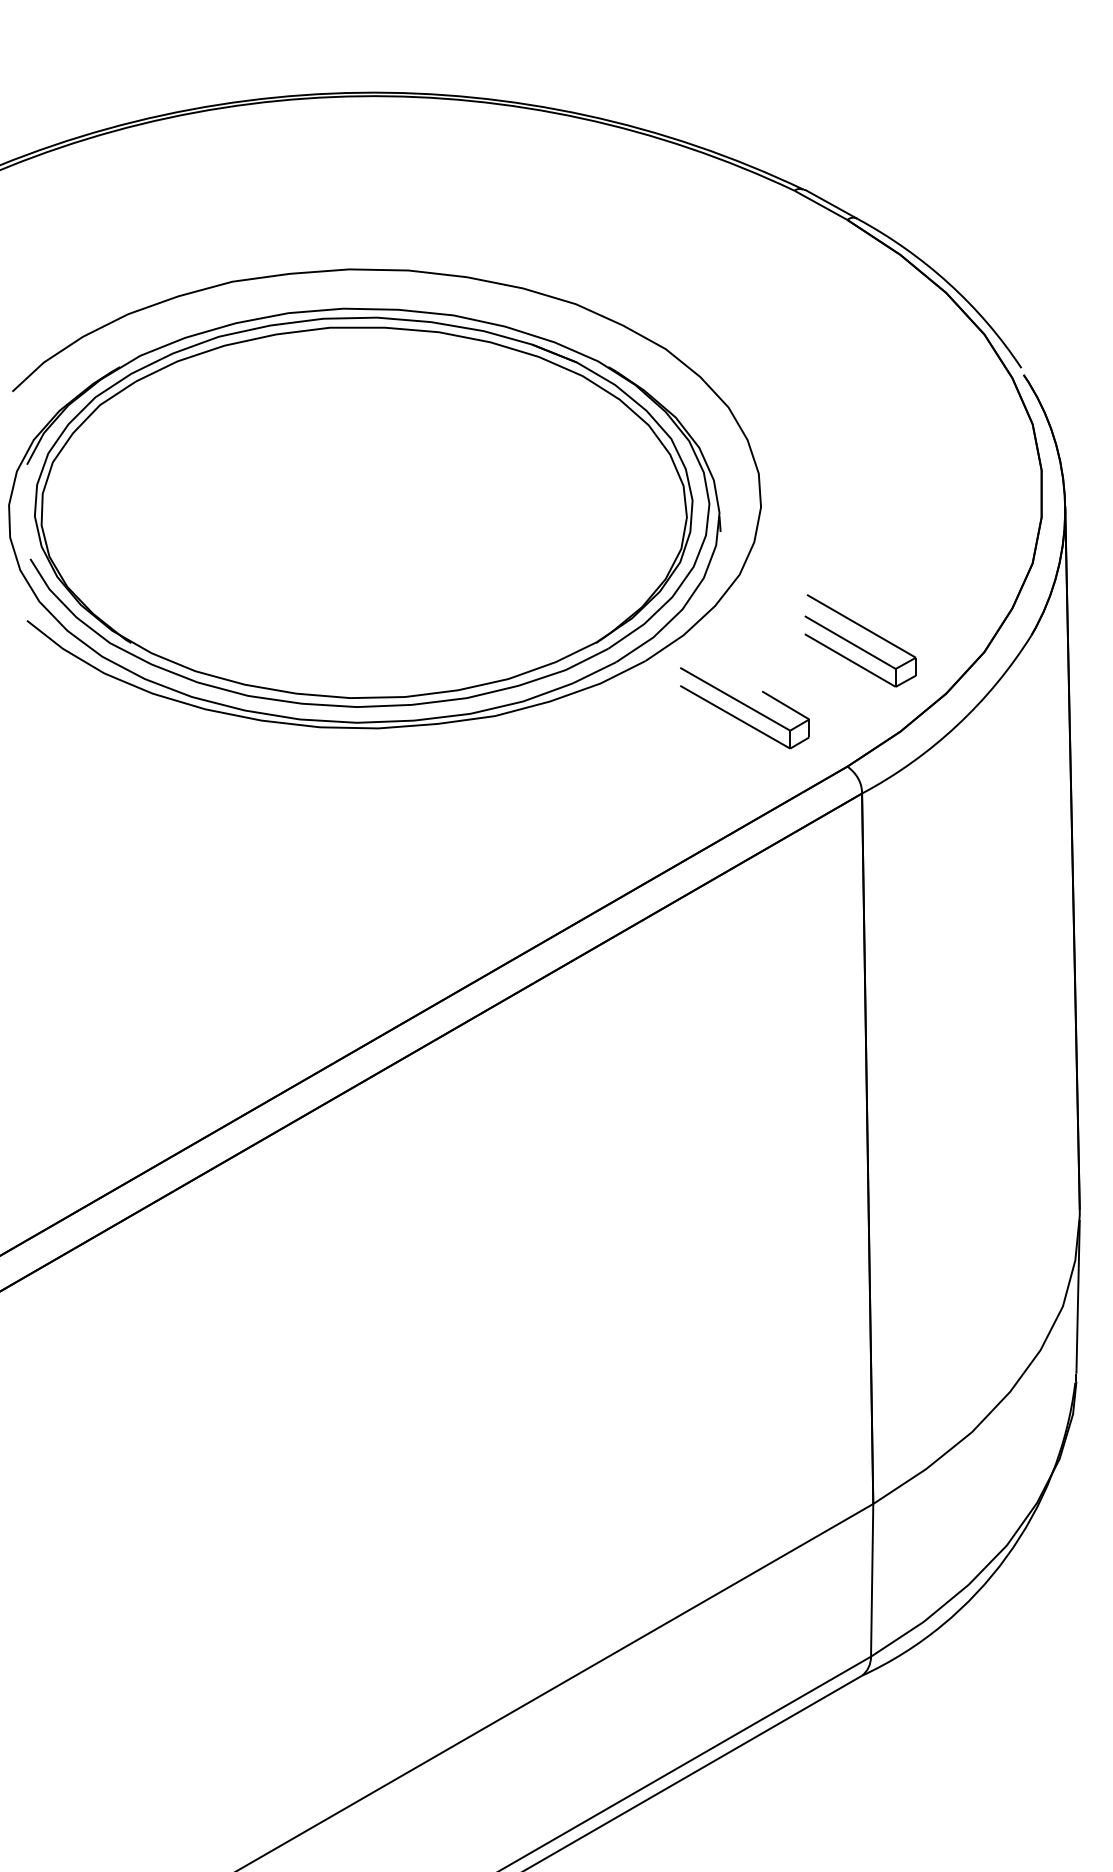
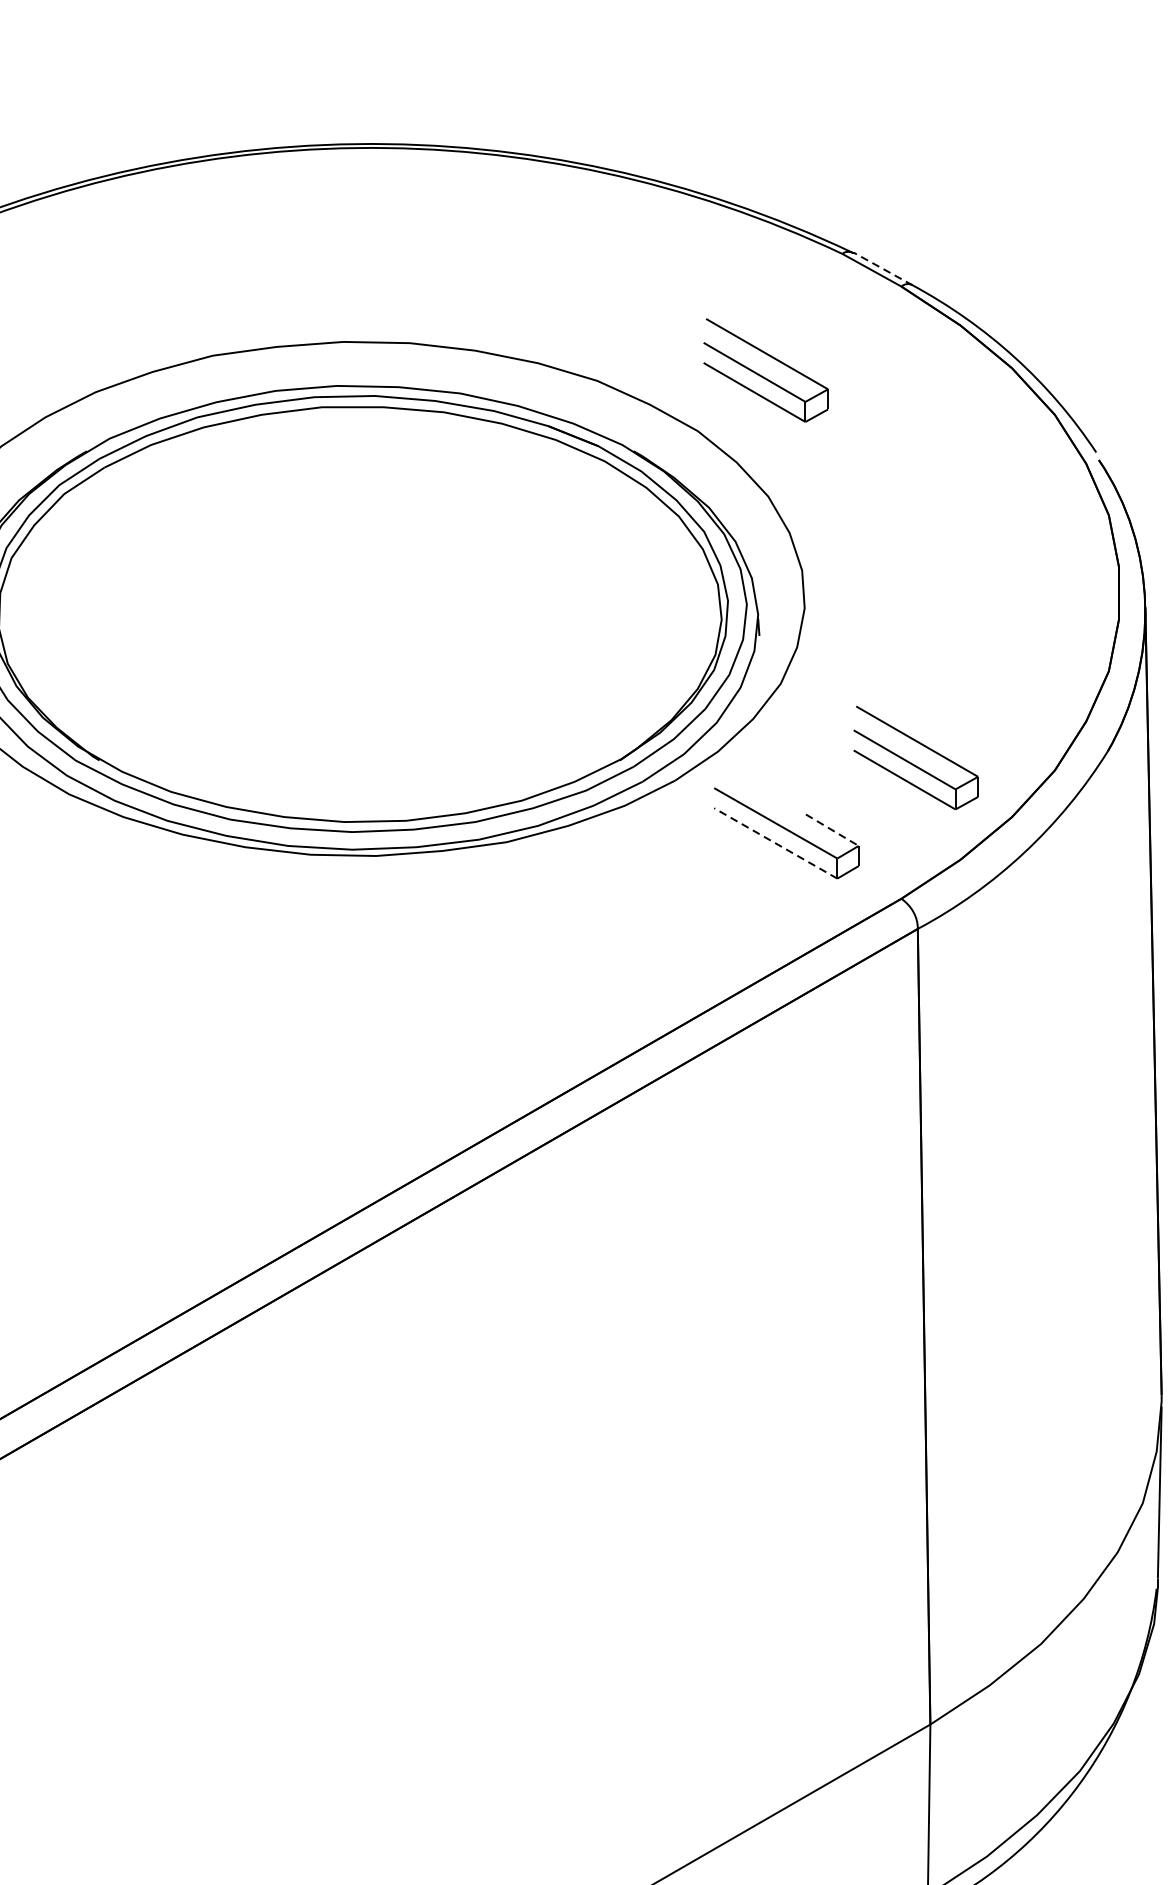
line: (830, 204) -> (882, 269), solid -> dashed
part: (726, 294) -> (766, 370), added
line: (786, 705) -> (833, 830), solid -> dashed
line: (734, 716) -> (774, 842), solid -> dashed

